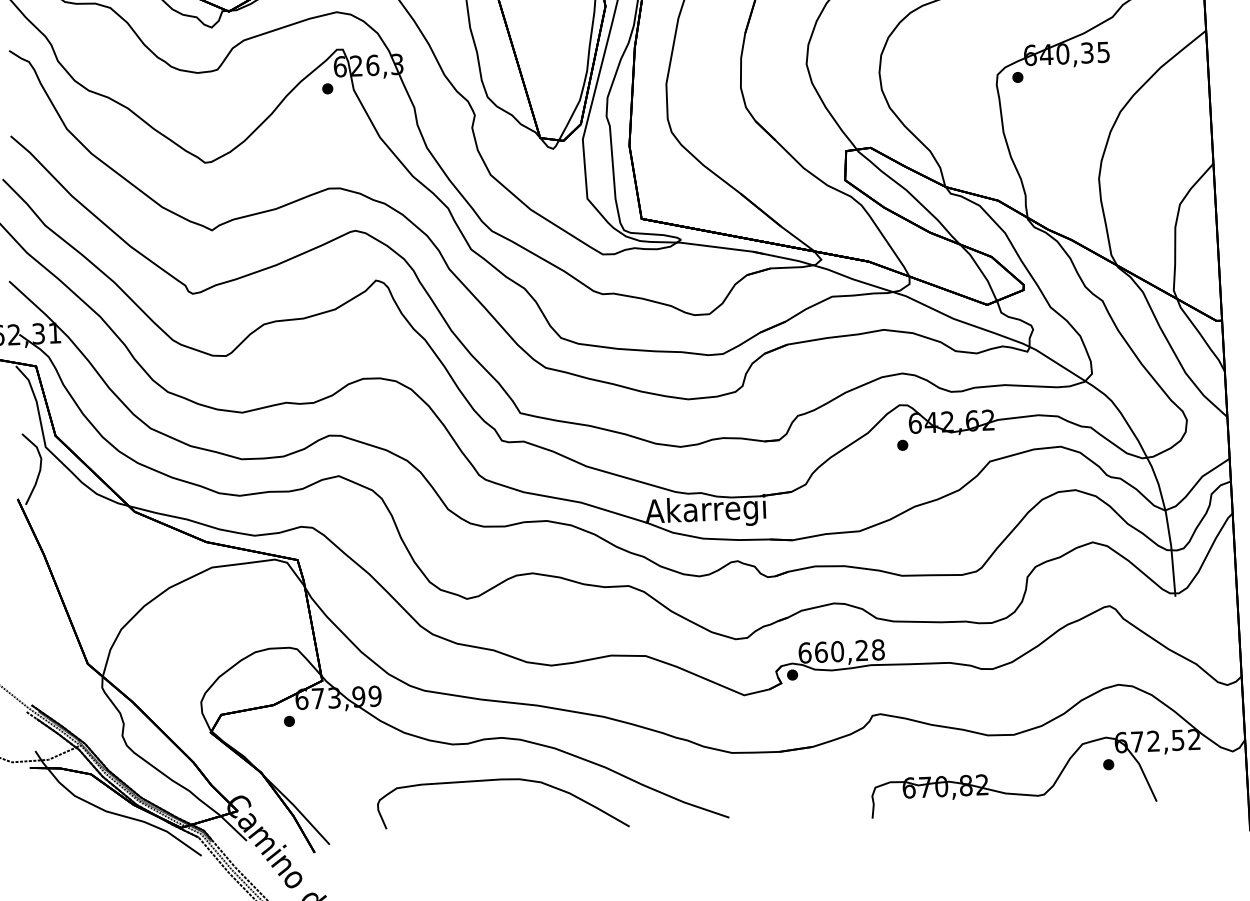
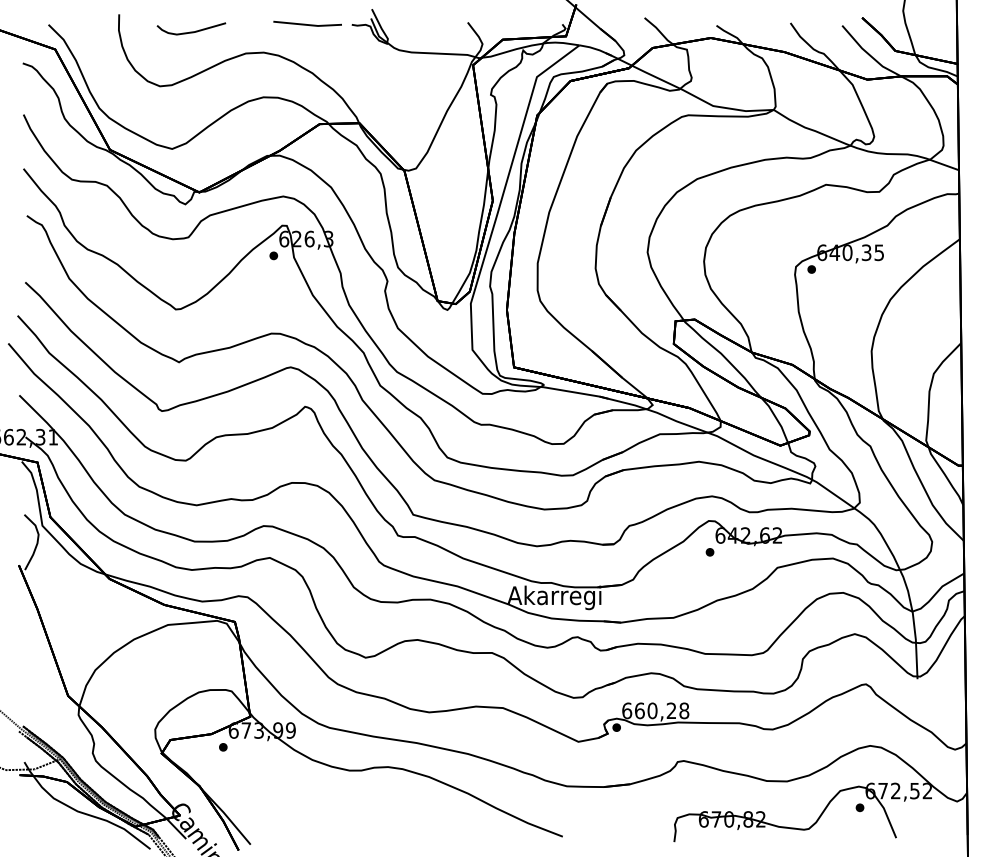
curve: (501, 780) -> (386, 800), removed

